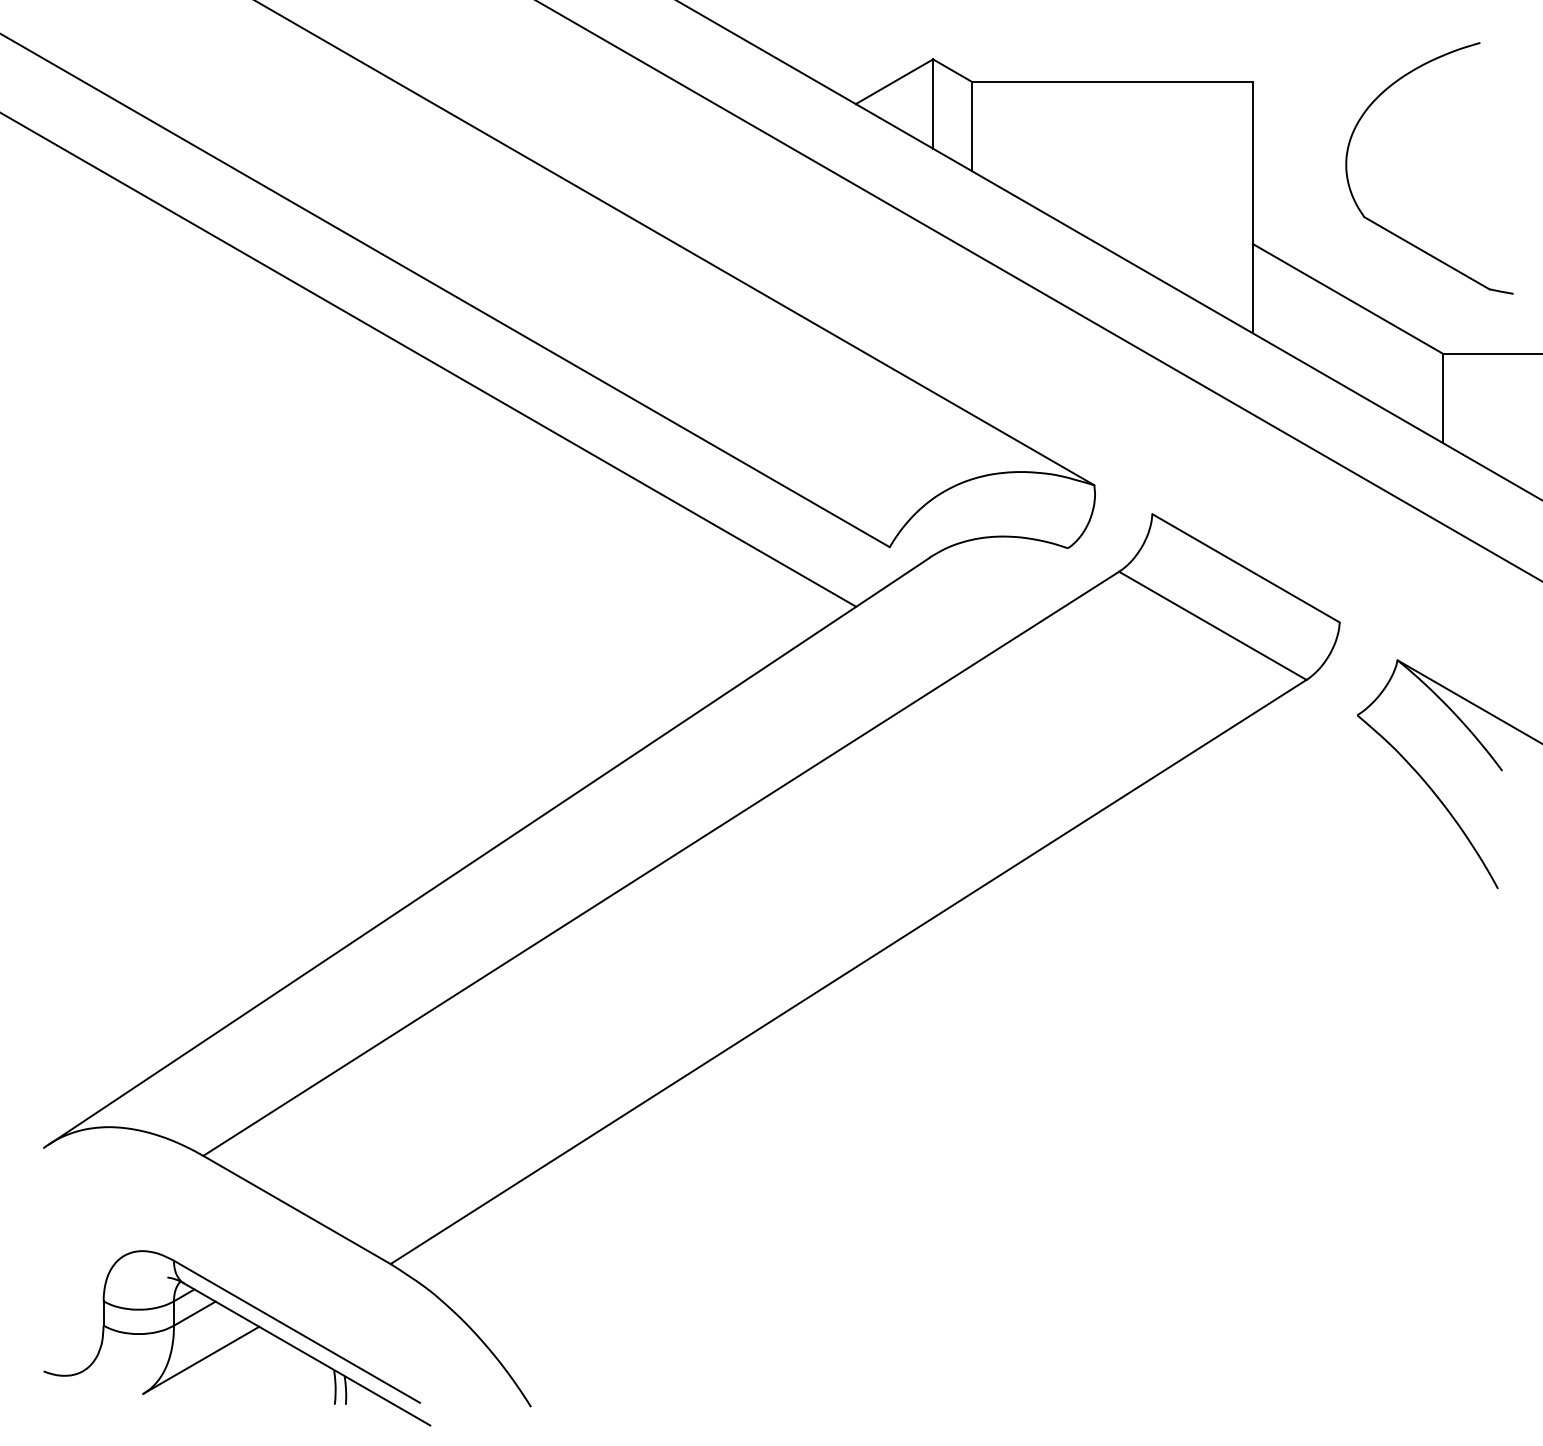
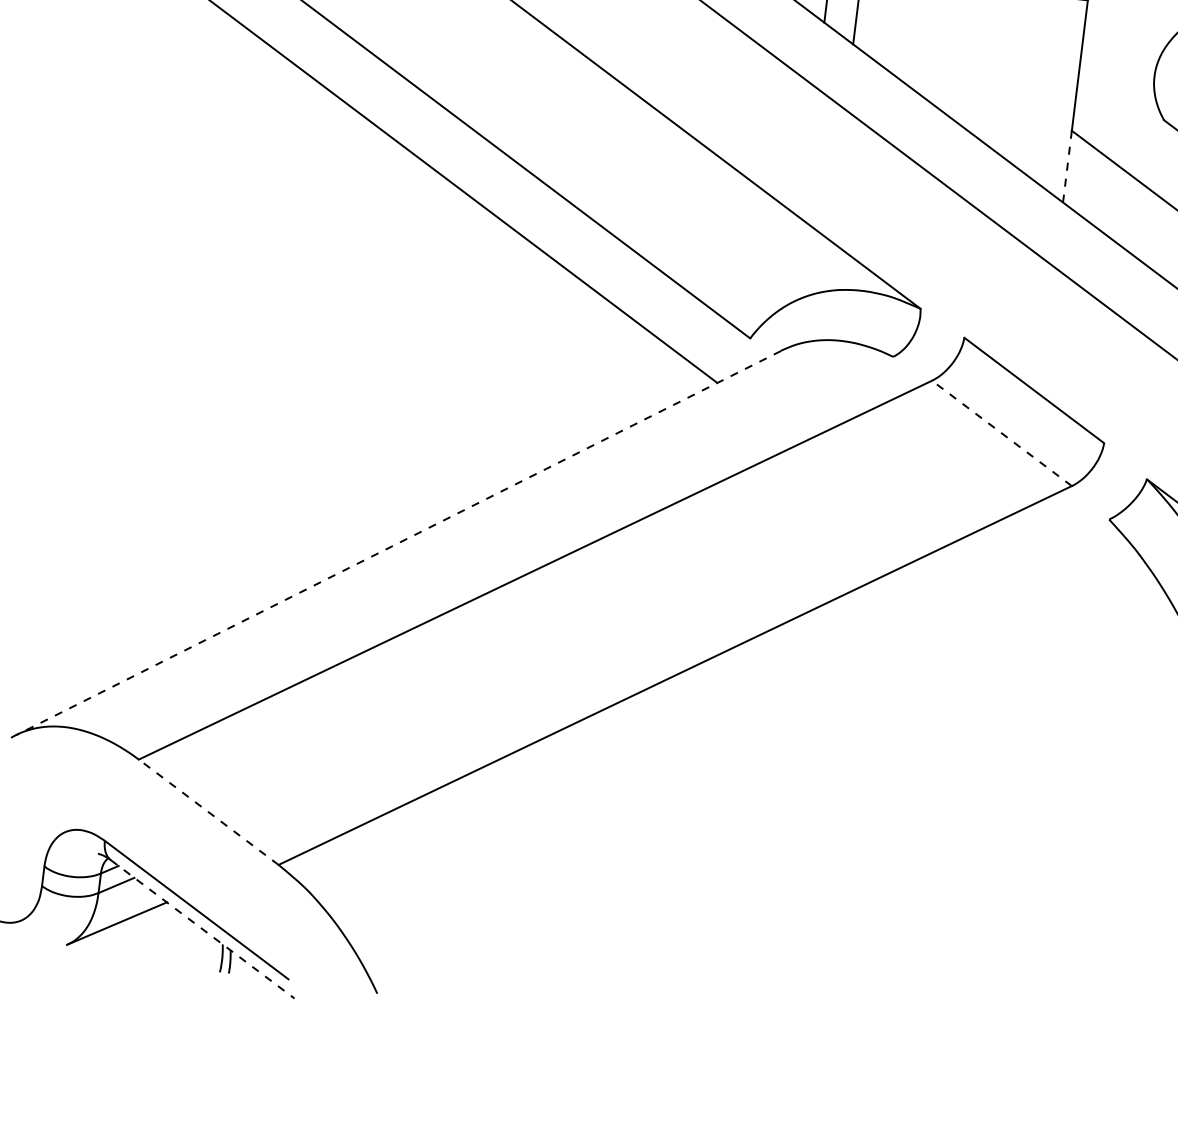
line: (1253, 288) -> (1067, 166), solid -> dashed
line: (1212, 625) -> (1001, 433), solid -> dashed
line: (488, 851) -> (397, 543), solid -> dashed
line: (296, 1209) -> (208, 811), solid -> dashed
line: (307, 1354) -> (202, 929), solid -> dashed

